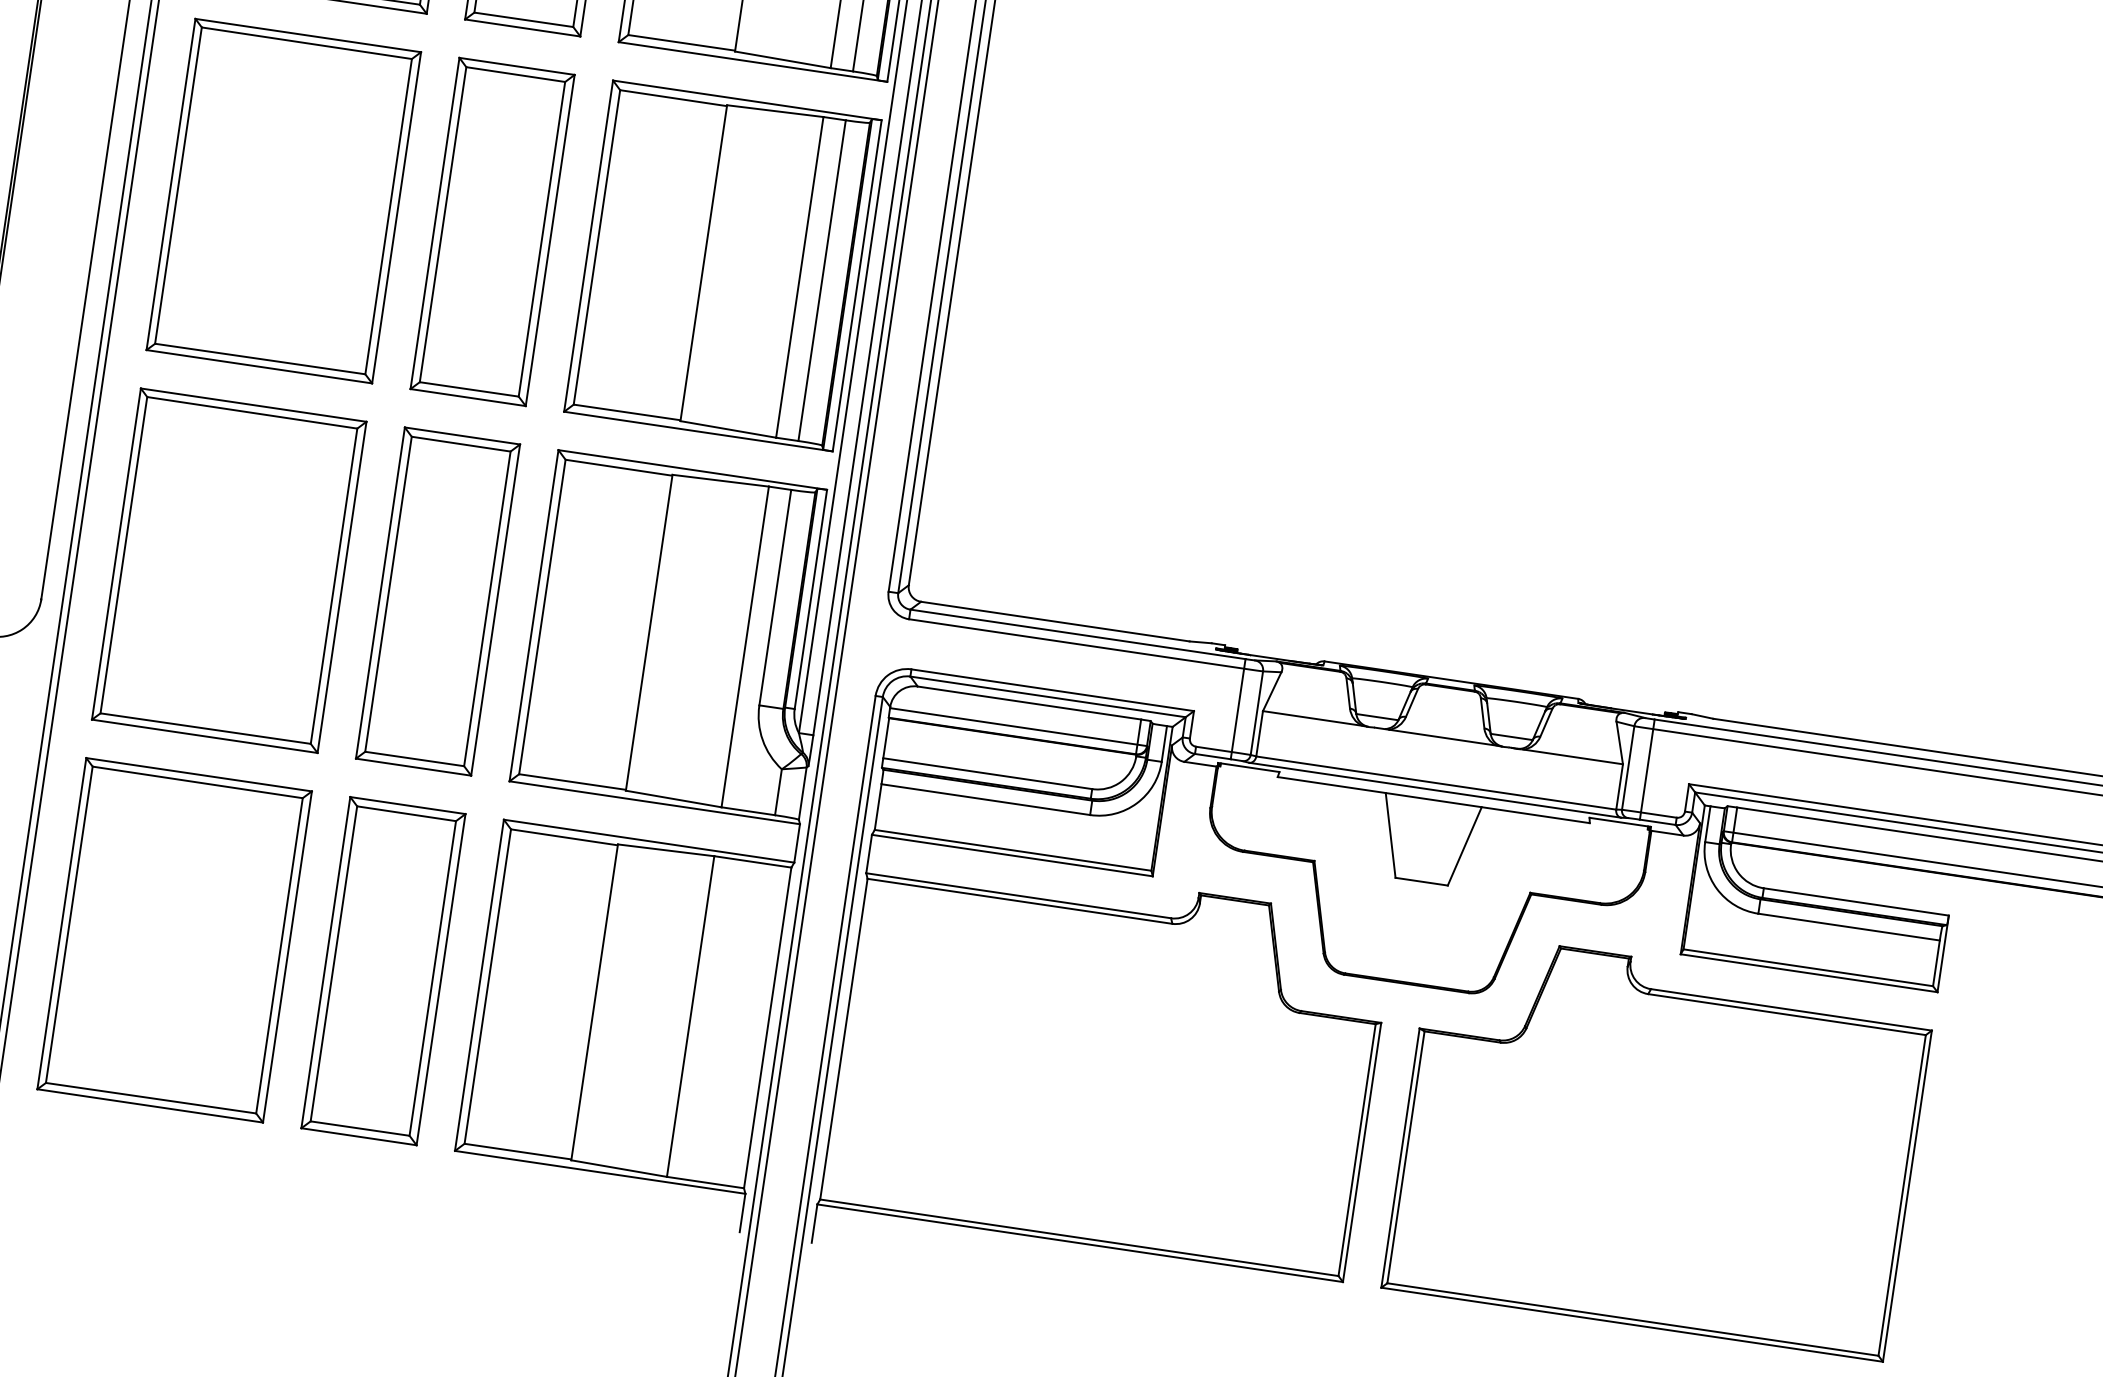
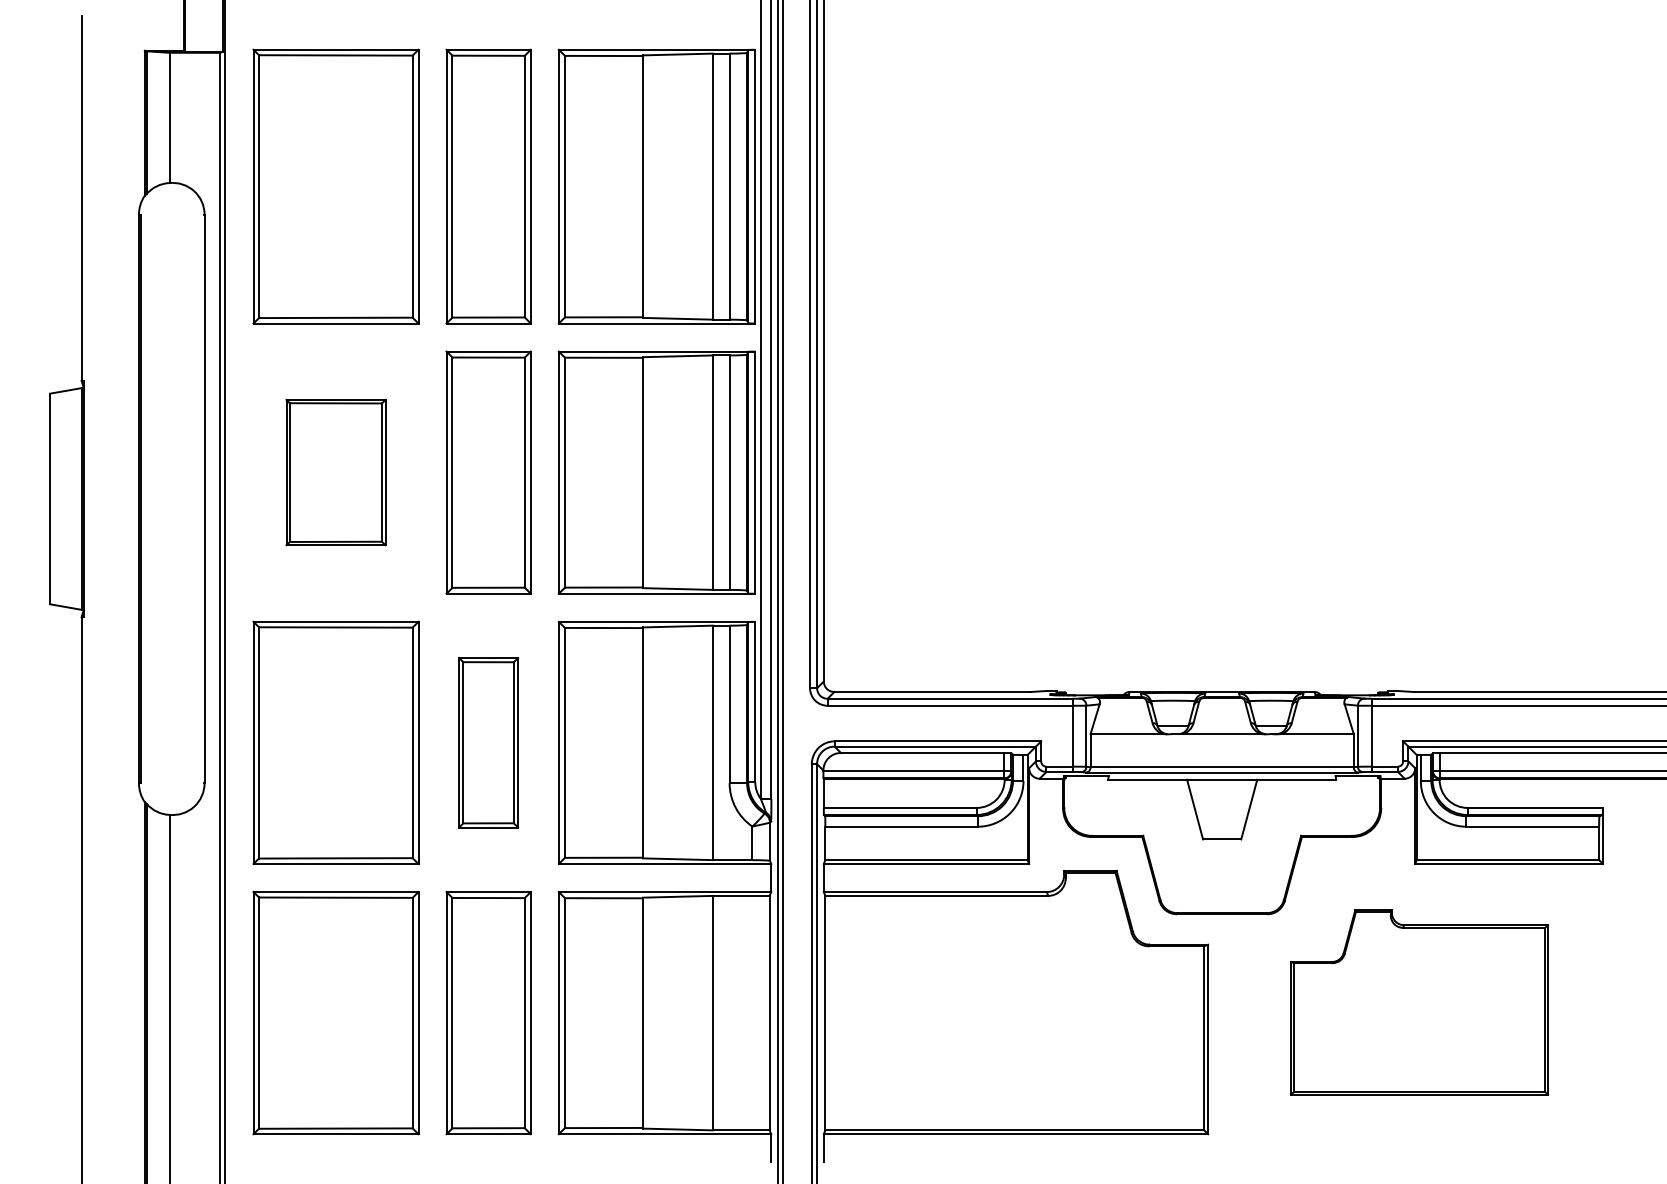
part: (283, 200) -> (335, 472), size x0.6
part: (437, 601) -> (488, 742), size x0.7
part: (1658, 1144) -> (1419, 1002), size x0.7

